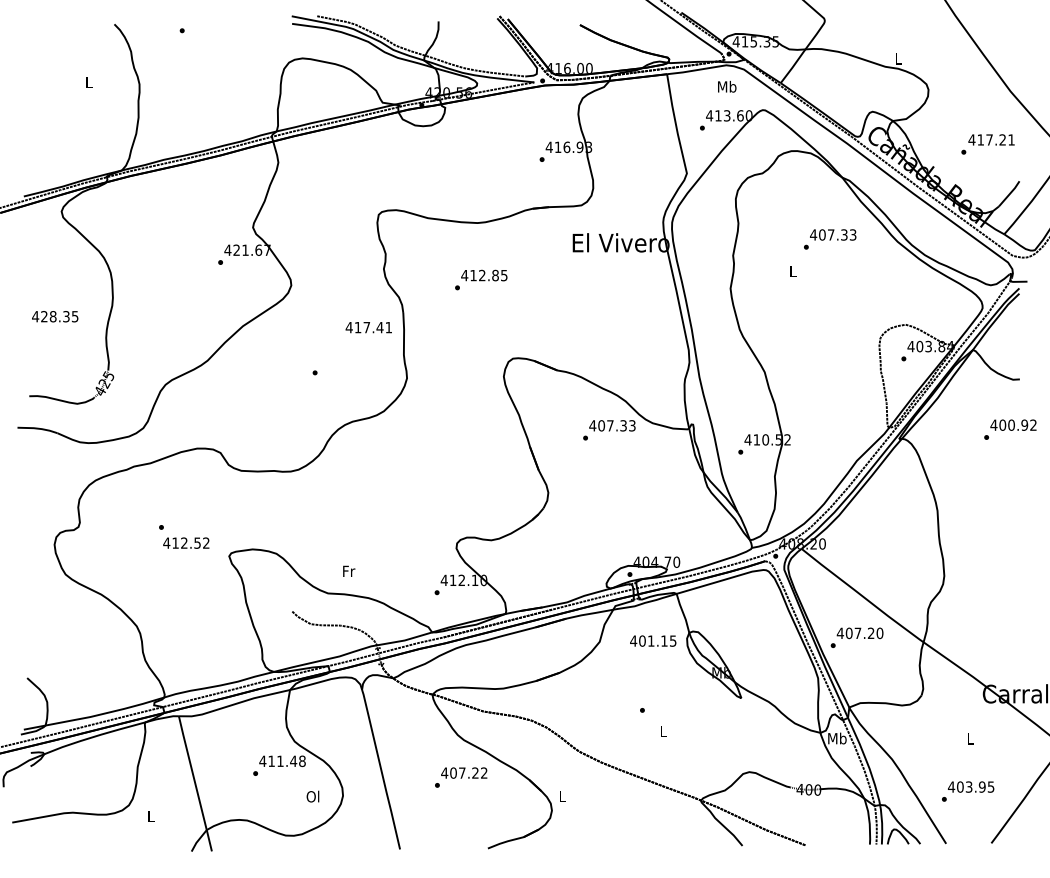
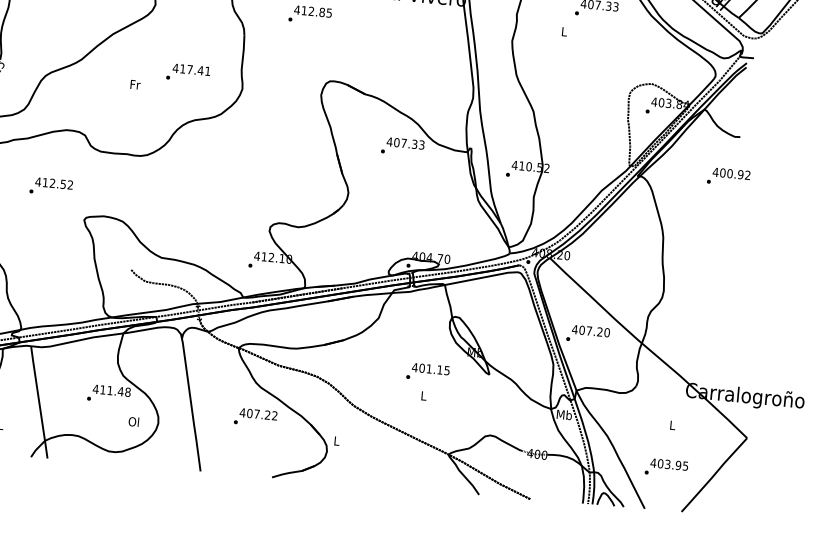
text: (368, 327) -> (191, 69), moved
text: (186, 542) -> (54, 183), moved
text: (349, 570) -> (135, 84), moved
text: (653, 640) -> (431, 368), moved

